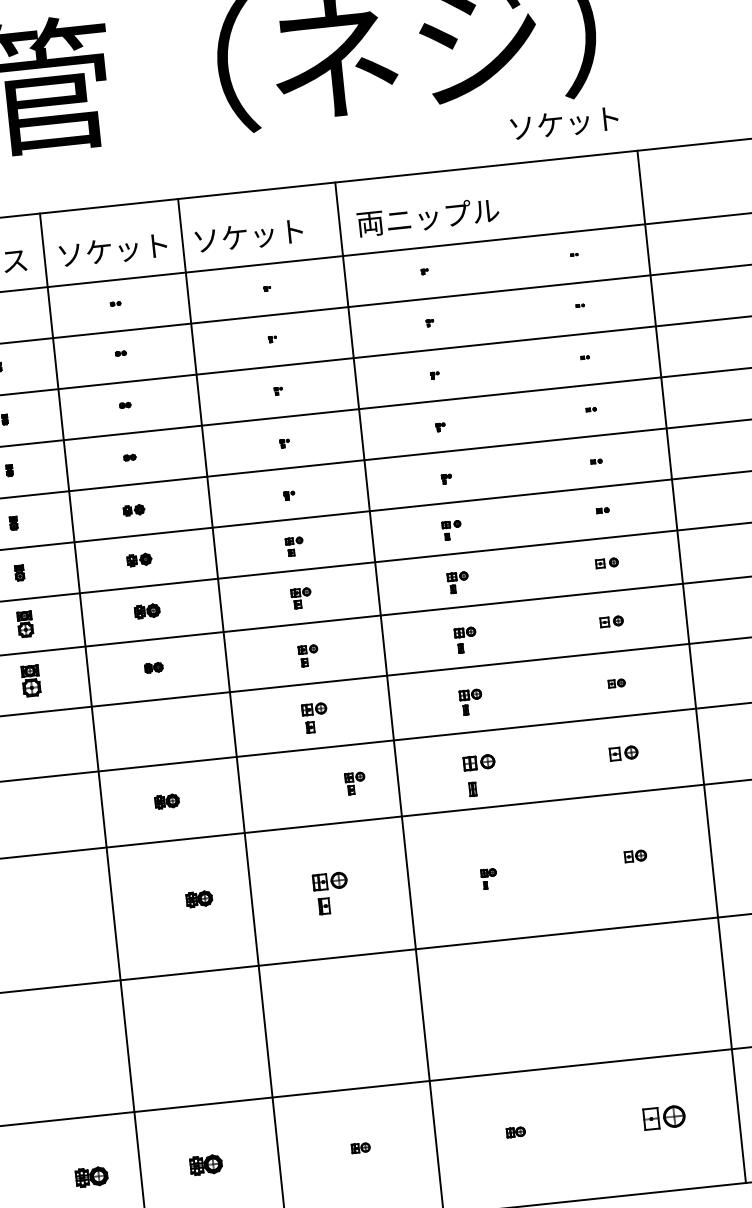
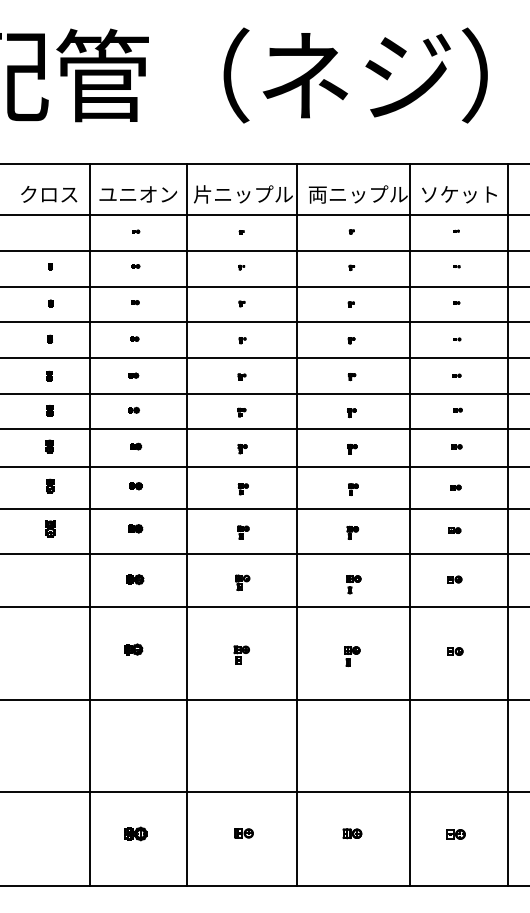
text: (564, 123) -> (459, 194), moved
text: (262, 234) -> (242, 194), ソケット -> 片ニップル
text: (113, 250) -> (138, 194), ソケット -> ユニオン
part: (133, 509) -> (133, 375), size x0.62
part: (451, 531) -> (351, 413), size x0.62
part: (293, 546) -> (241, 412), size x0.62
part: (139, 558) -> (133, 409), size x0.62
part: (606, 562) -> (456, 446), size x0.62
part: (458, 581) -> (352, 448), size x0.62
part: (300, 599) -> (242, 449), size x0.62
part: (148, 610) -> (136, 446), size x0.62
part: (611, 621) -> (455, 487), size x0.62
part: (24, 623) -> (49, 446), size x0.71
part: (465, 639) -> (353, 489), size x0.62
part: (306, 656) -> (242, 489), size x0.71
part: (31, 679) -> (50, 485), size x0.62
line: (552, 681) -> (410, 524), added
part: (470, 701) -> (352, 532), size x0.71
part: (314, 717) -> (243, 532), size x0.62
part: (159, 728) -> (135, 528), added
part: (38, 741) -> (50, 528), added
part: (623, 753) -> (454, 579), size x0.71
part: (479, 775) -> (353, 584), size x0.62
part: (354, 782) -> (242, 582), moved
part: (489, 878) -> (352, 656), size x1.43
part: (330, 892) -> (241, 654), size x0.62
part: (199, 899) -> (133, 649), moved
part: (663, 1117) -> (455, 834), size x0.62
part: (515, 1131) -> (352, 833), size x1.43
part: (360, 1148) -> (243, 833), size x1.43
part: (91, 1176) -> (55, 833), removed

